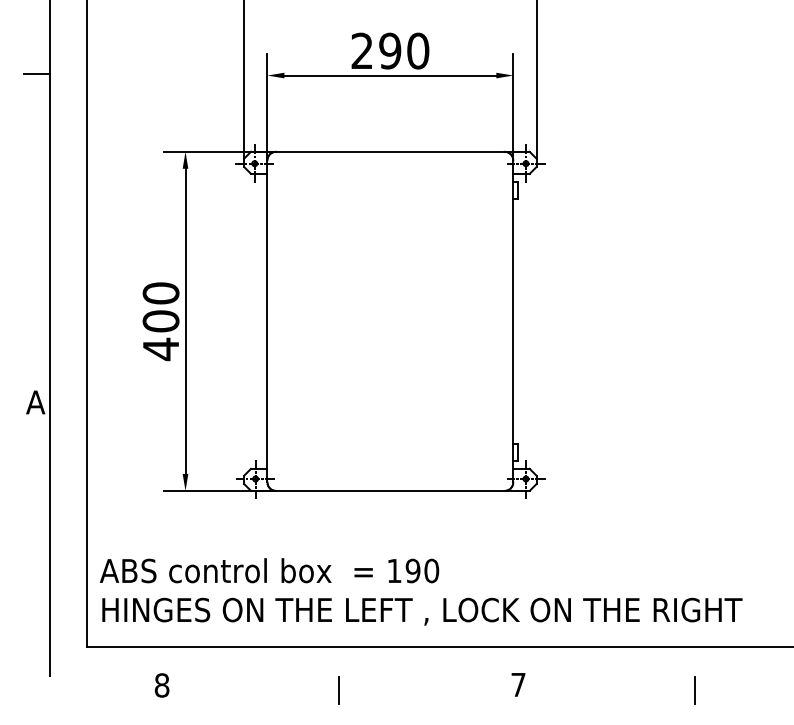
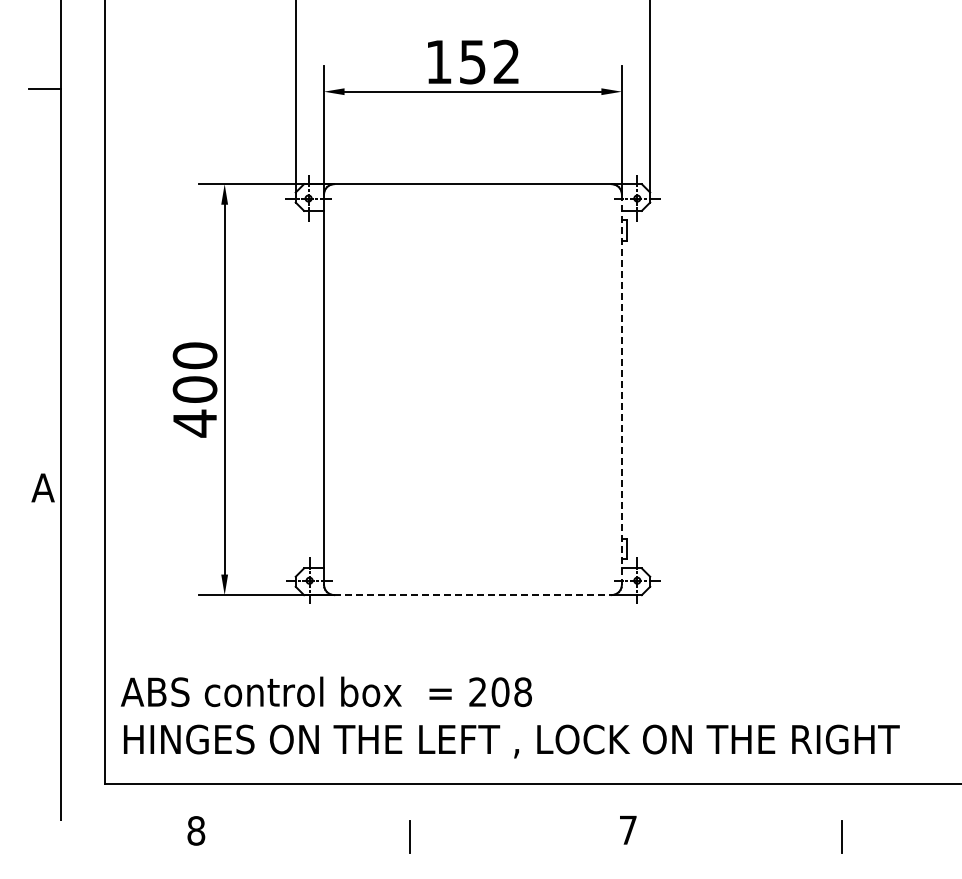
text: (390, 50) -> (473, 61), 290 -> 152
line: (512, 322) -> (621, 390), solid -> dashed
line: (389, 491) -> (472, 595), solid -> dashed
text: (413, 571) -> (500, 692), 190 -> 208

